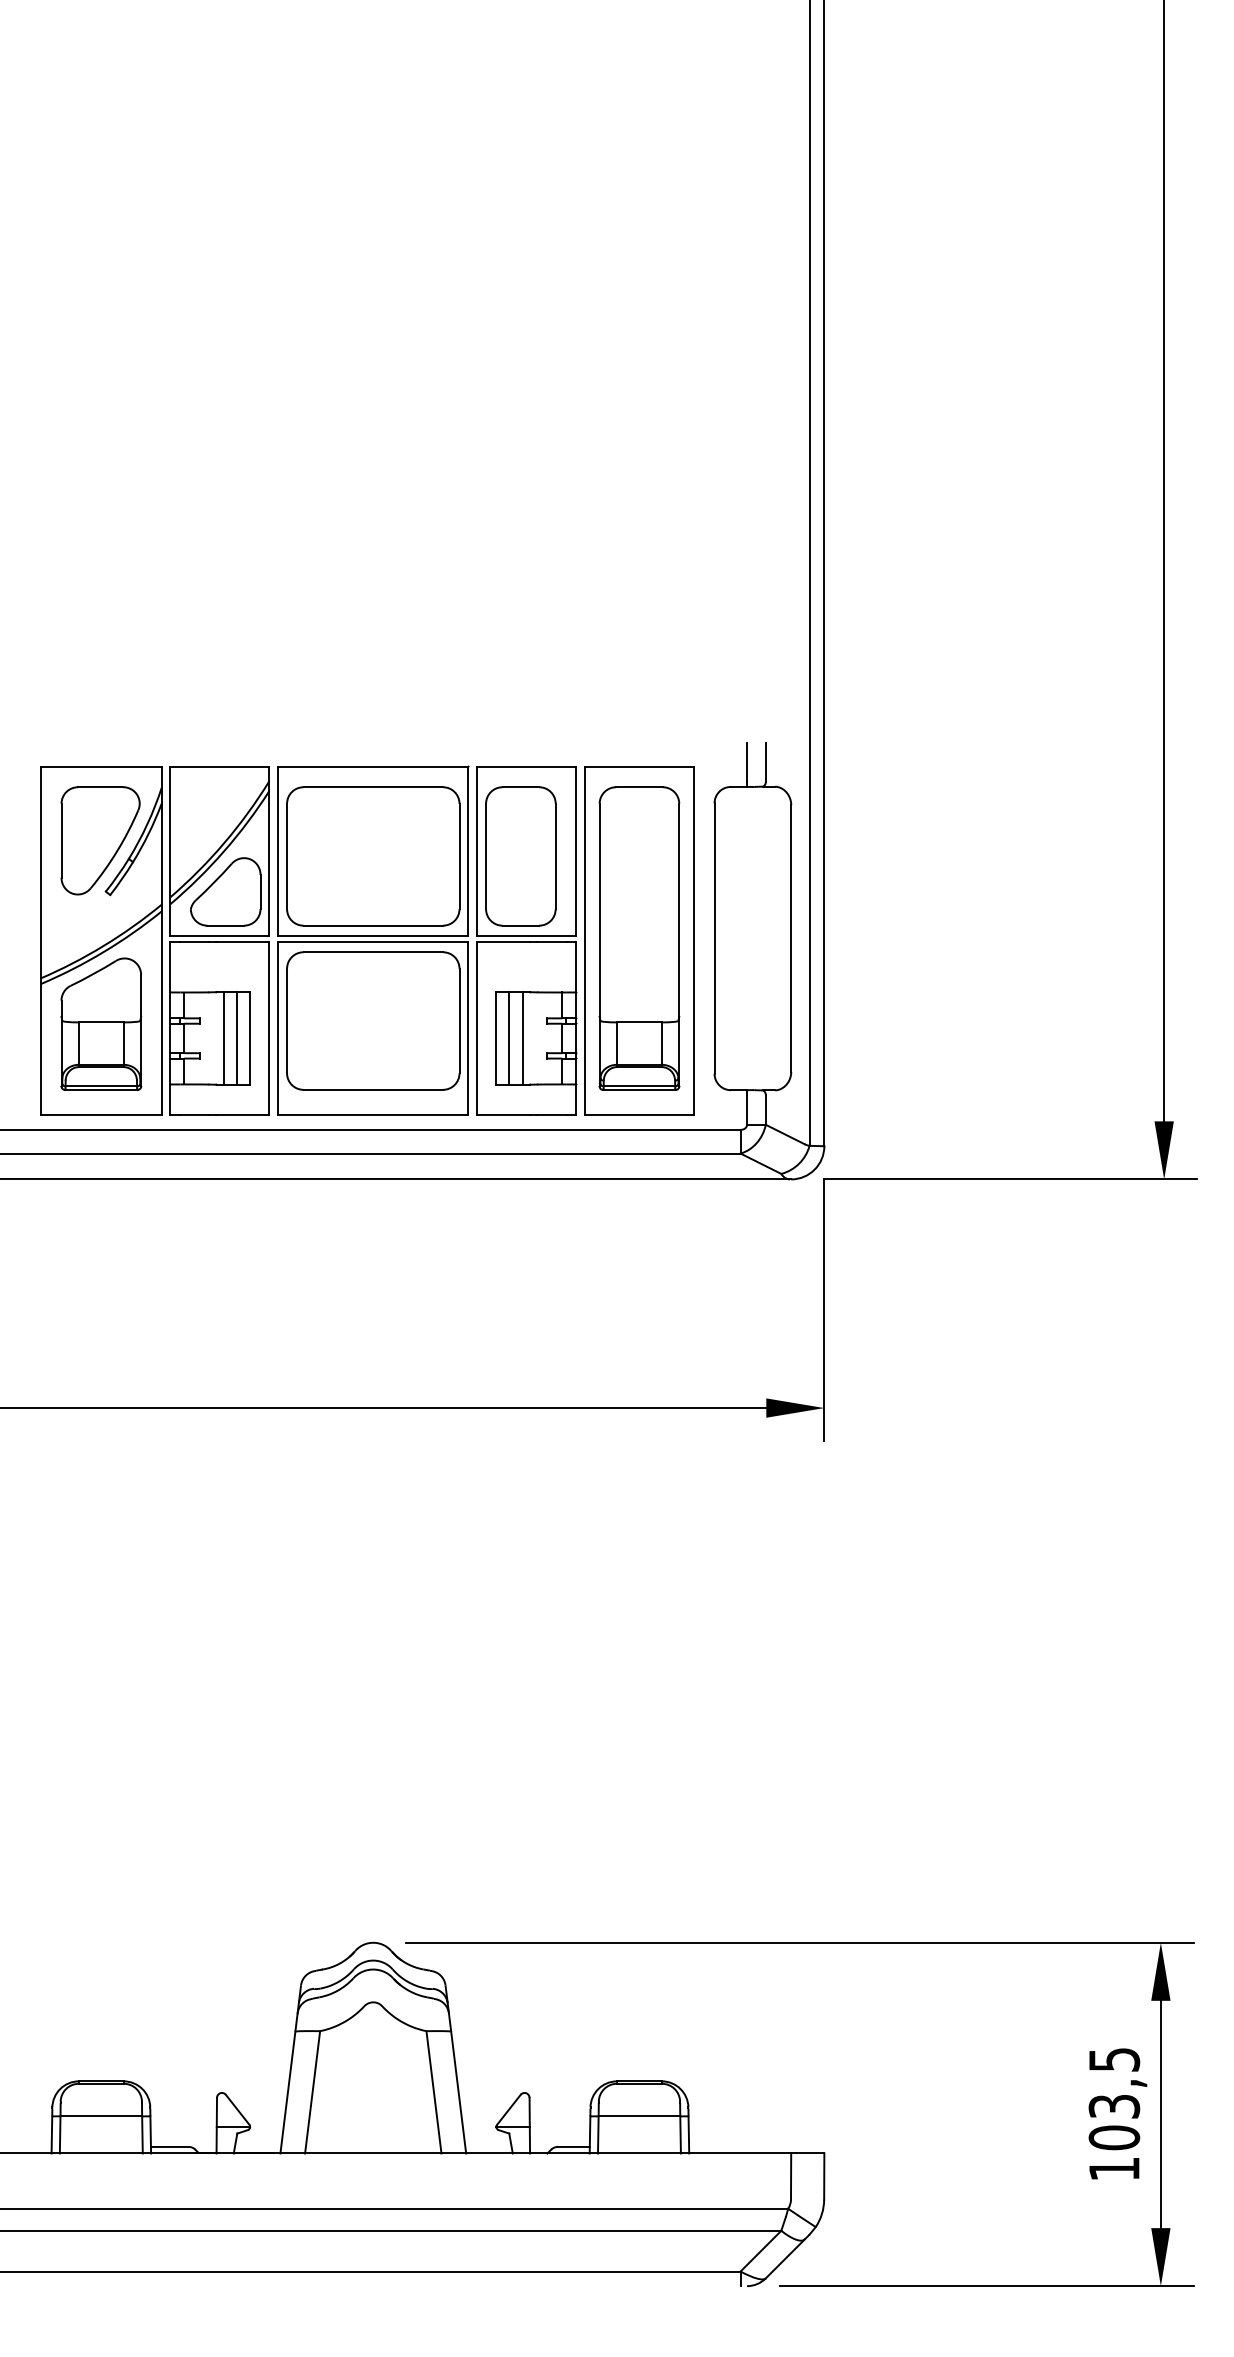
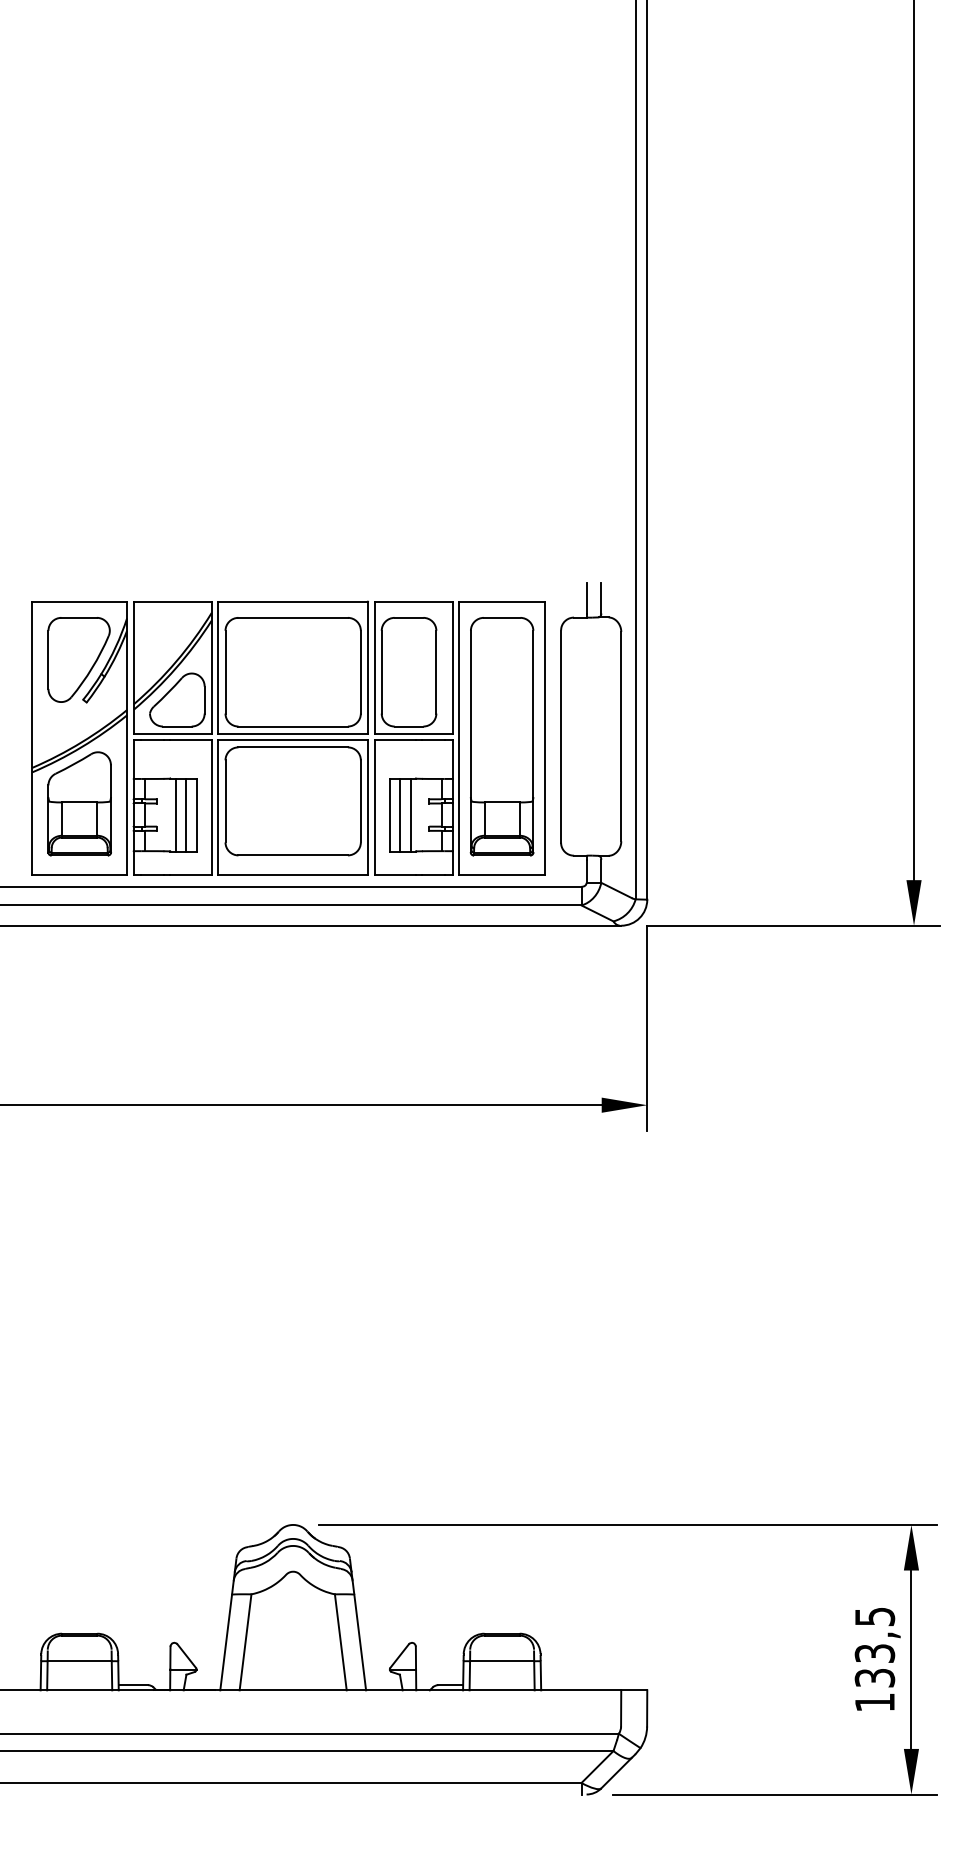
text: (1113, 2137) -> (874, 1677), 103,5 -> 133,5

